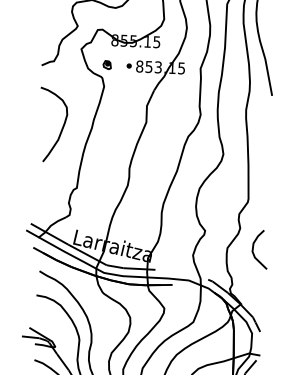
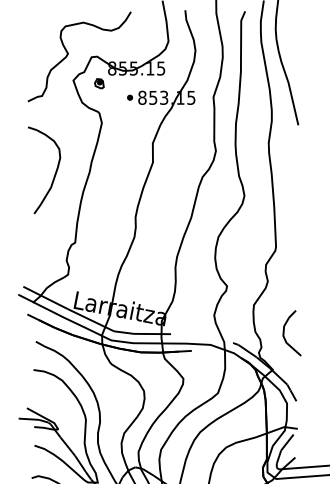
part: (107, 64) -> (99, 83), moved
curve: (253, 249) -> (284, 333), moved

